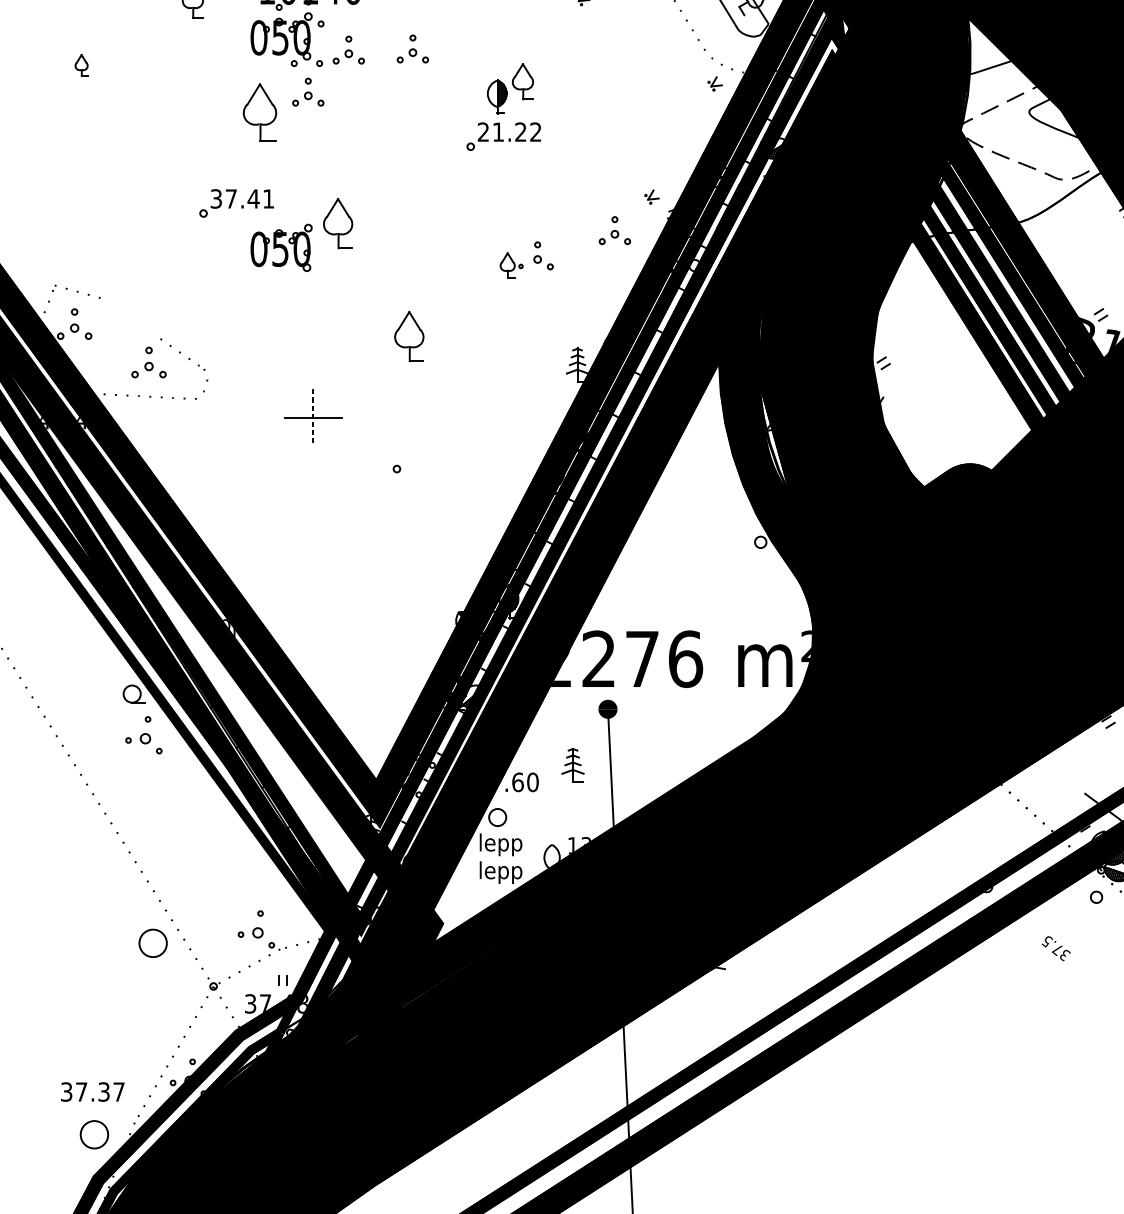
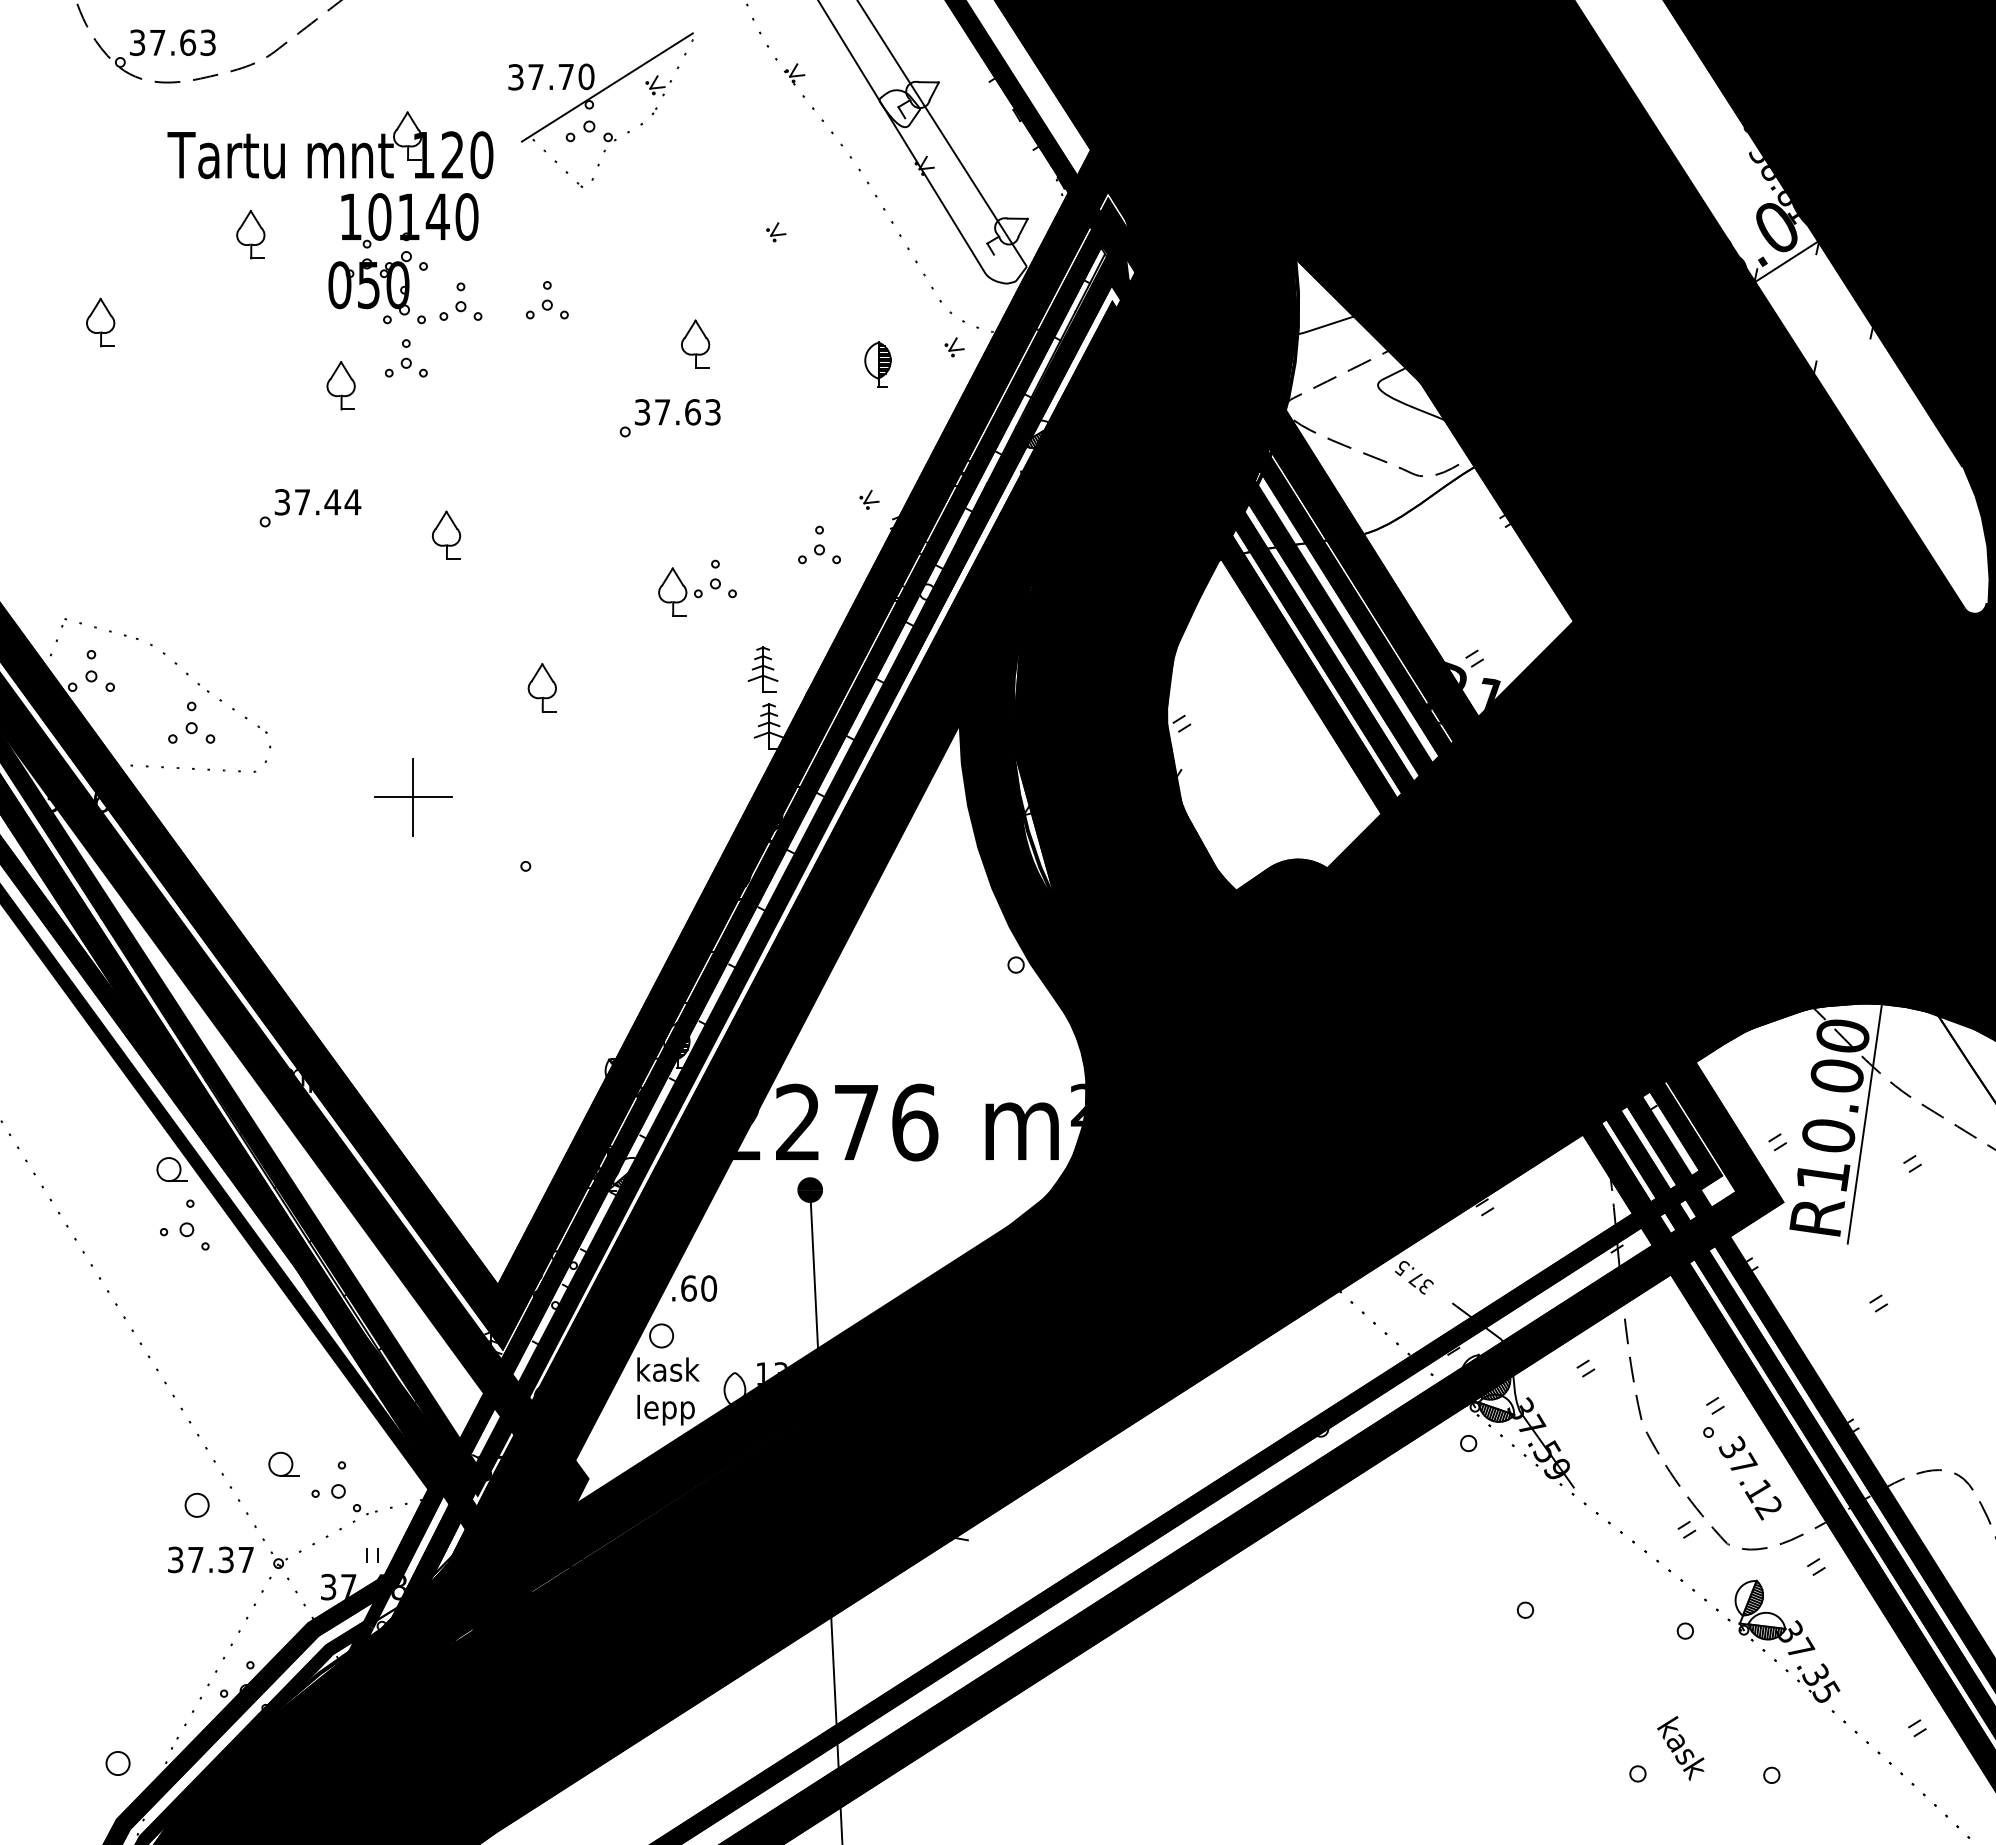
part: (81, 65) -> (100, 322), size x1.67
part: (496, 96) -> (877, 364), moved
part: (259, 112) -> (340, 385), size x0.62
text: (509, 132) -> (677, 412), 21.22 -> 37.63
text: (268, 199) -> (352, 502), 37.41 -> 37.44
part: (338, 222) -> (446, 534), size x0.71
part: (280, 248) -> (369, 568), removed
part: (511, 265) -> (680, 591), size x1.43
curve: (136, 318) -> (174, 663), added
part: (408, 336) -> (541, 687), size x0.71
line: (313, 417) -> (413, 797), dashed -> solid
text: (63, 421) -> (76, 802), 46.40 -> 37.64
text: (229, 627) -> (300, 1080), lepp -> Vmp
part: (572, 765) -> (762, 669), moved
text: (502, 844) -> (668, 1372), lepp -> kask
part: (217, 912) -> (283, 1463), added
circle: (152, 942) -> (196, 1504), size x0.62
text: (1056, 948) -> (1414, 1277), moved
text: (92, 1091) -> (210, 1559), moved
circle: (93, 1134) -> (117, 1763), size x0.62

